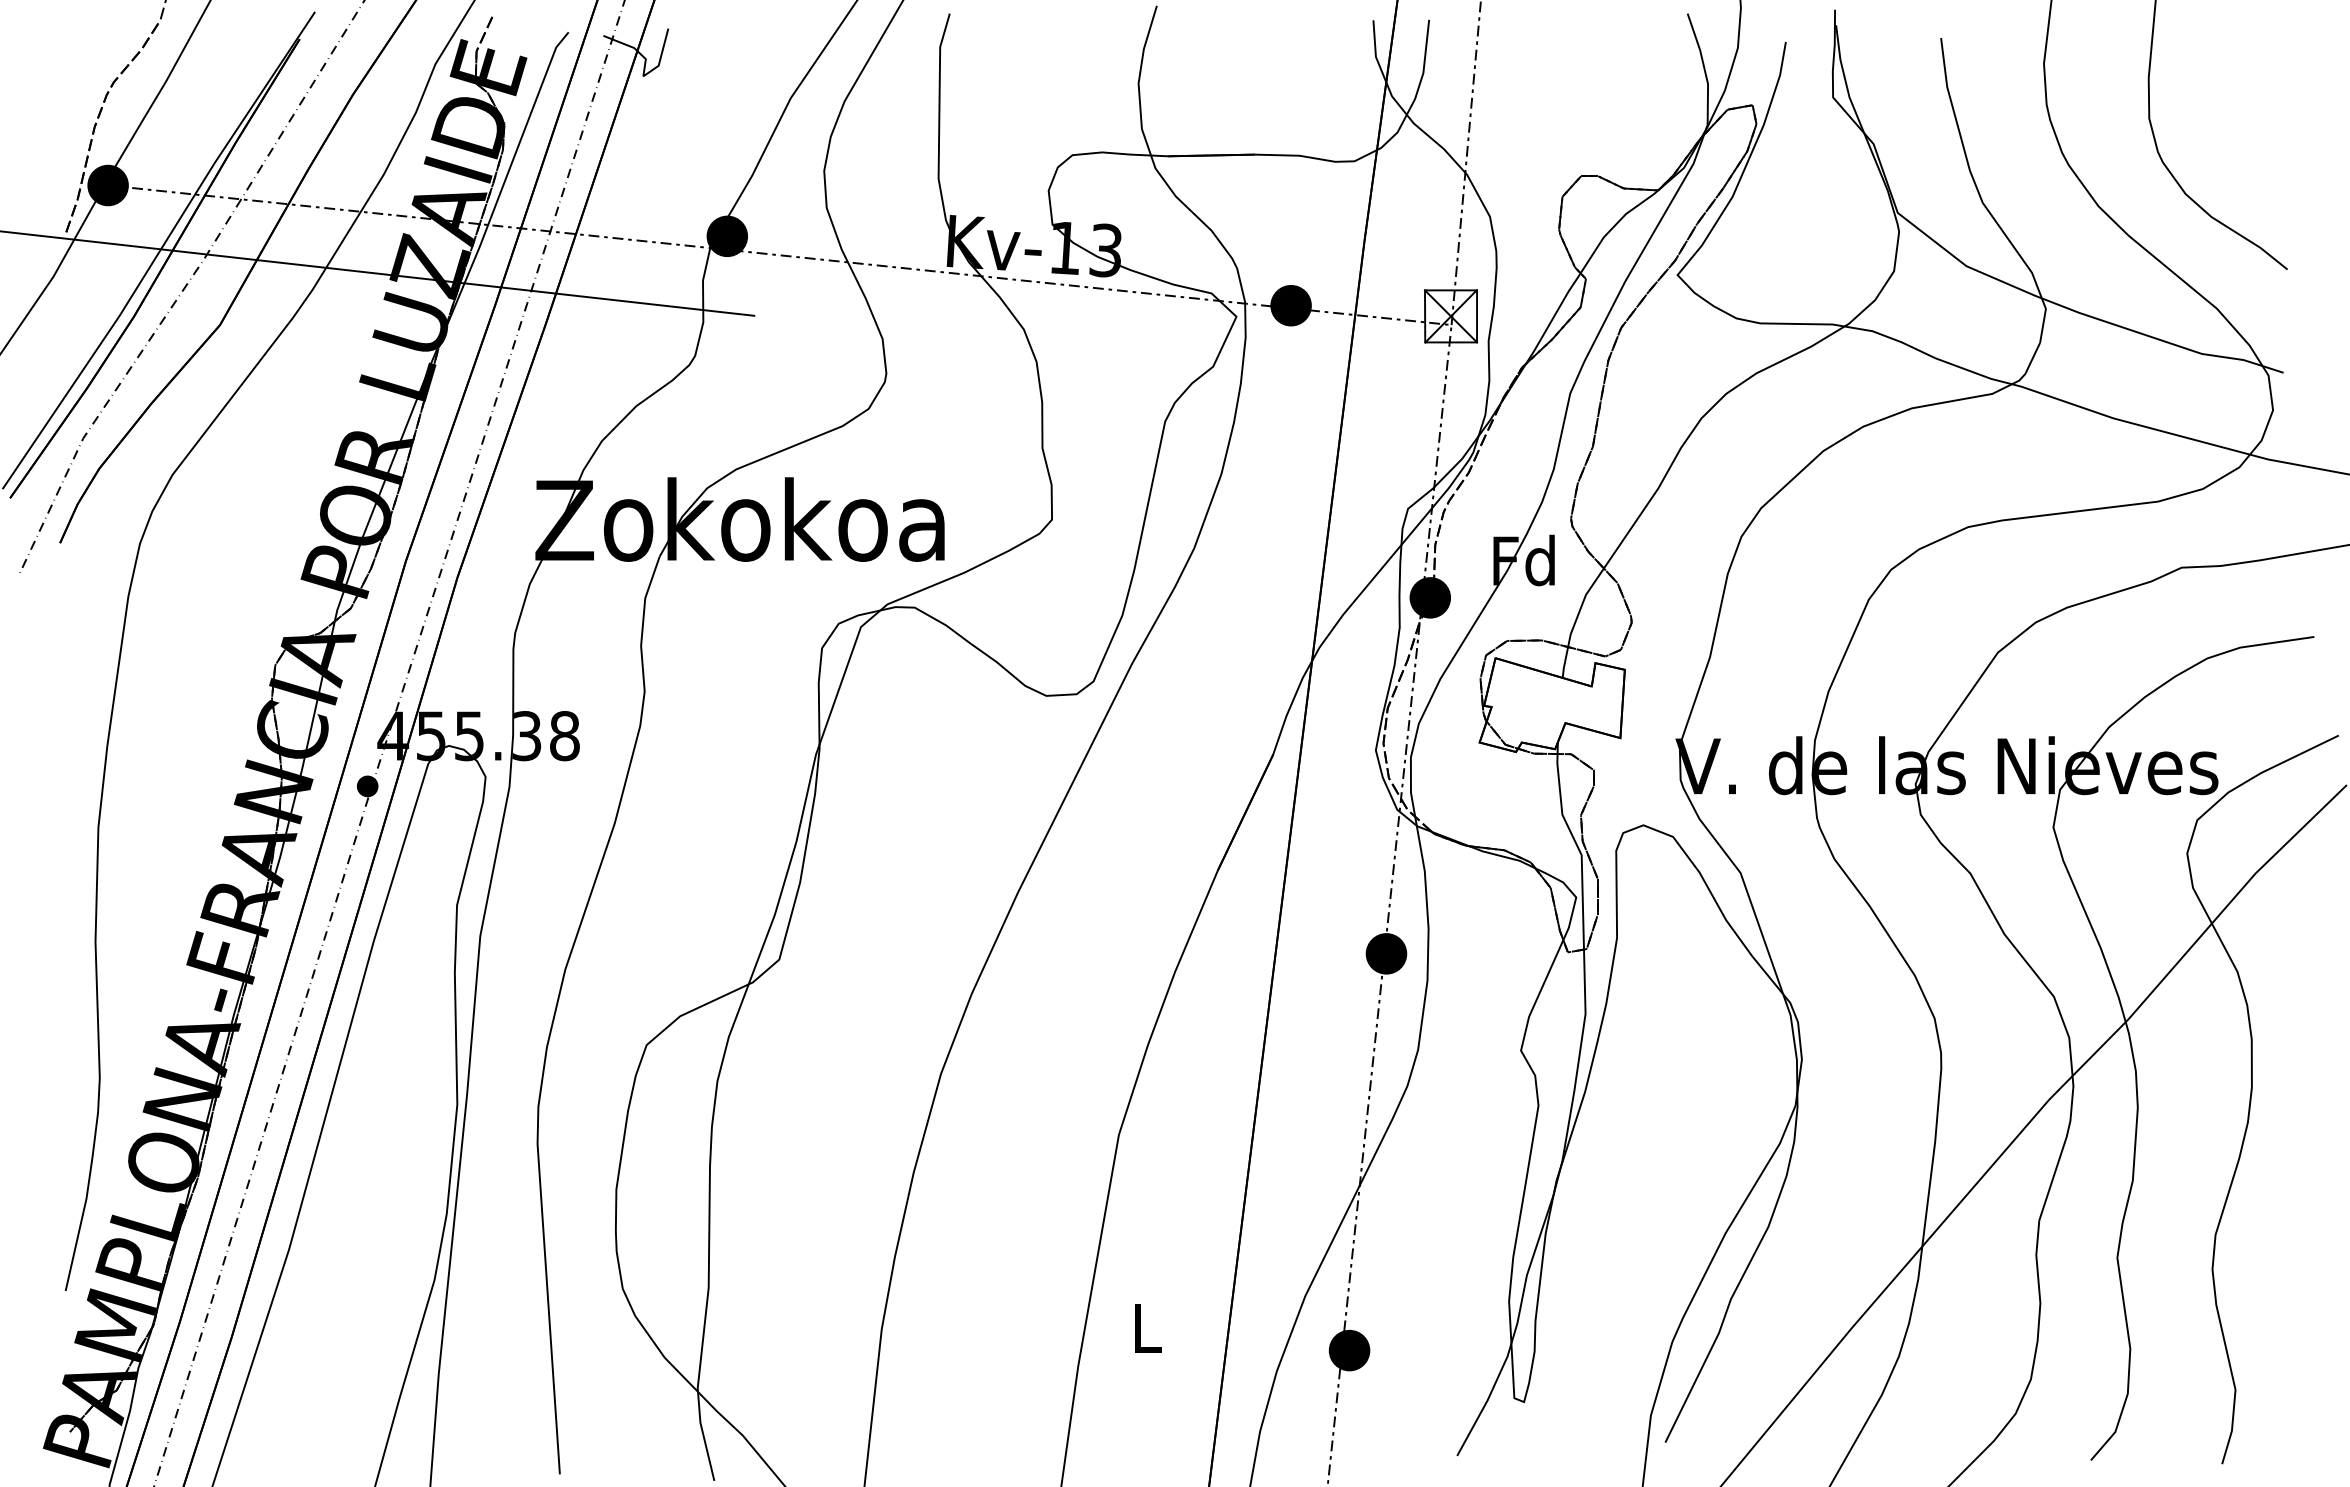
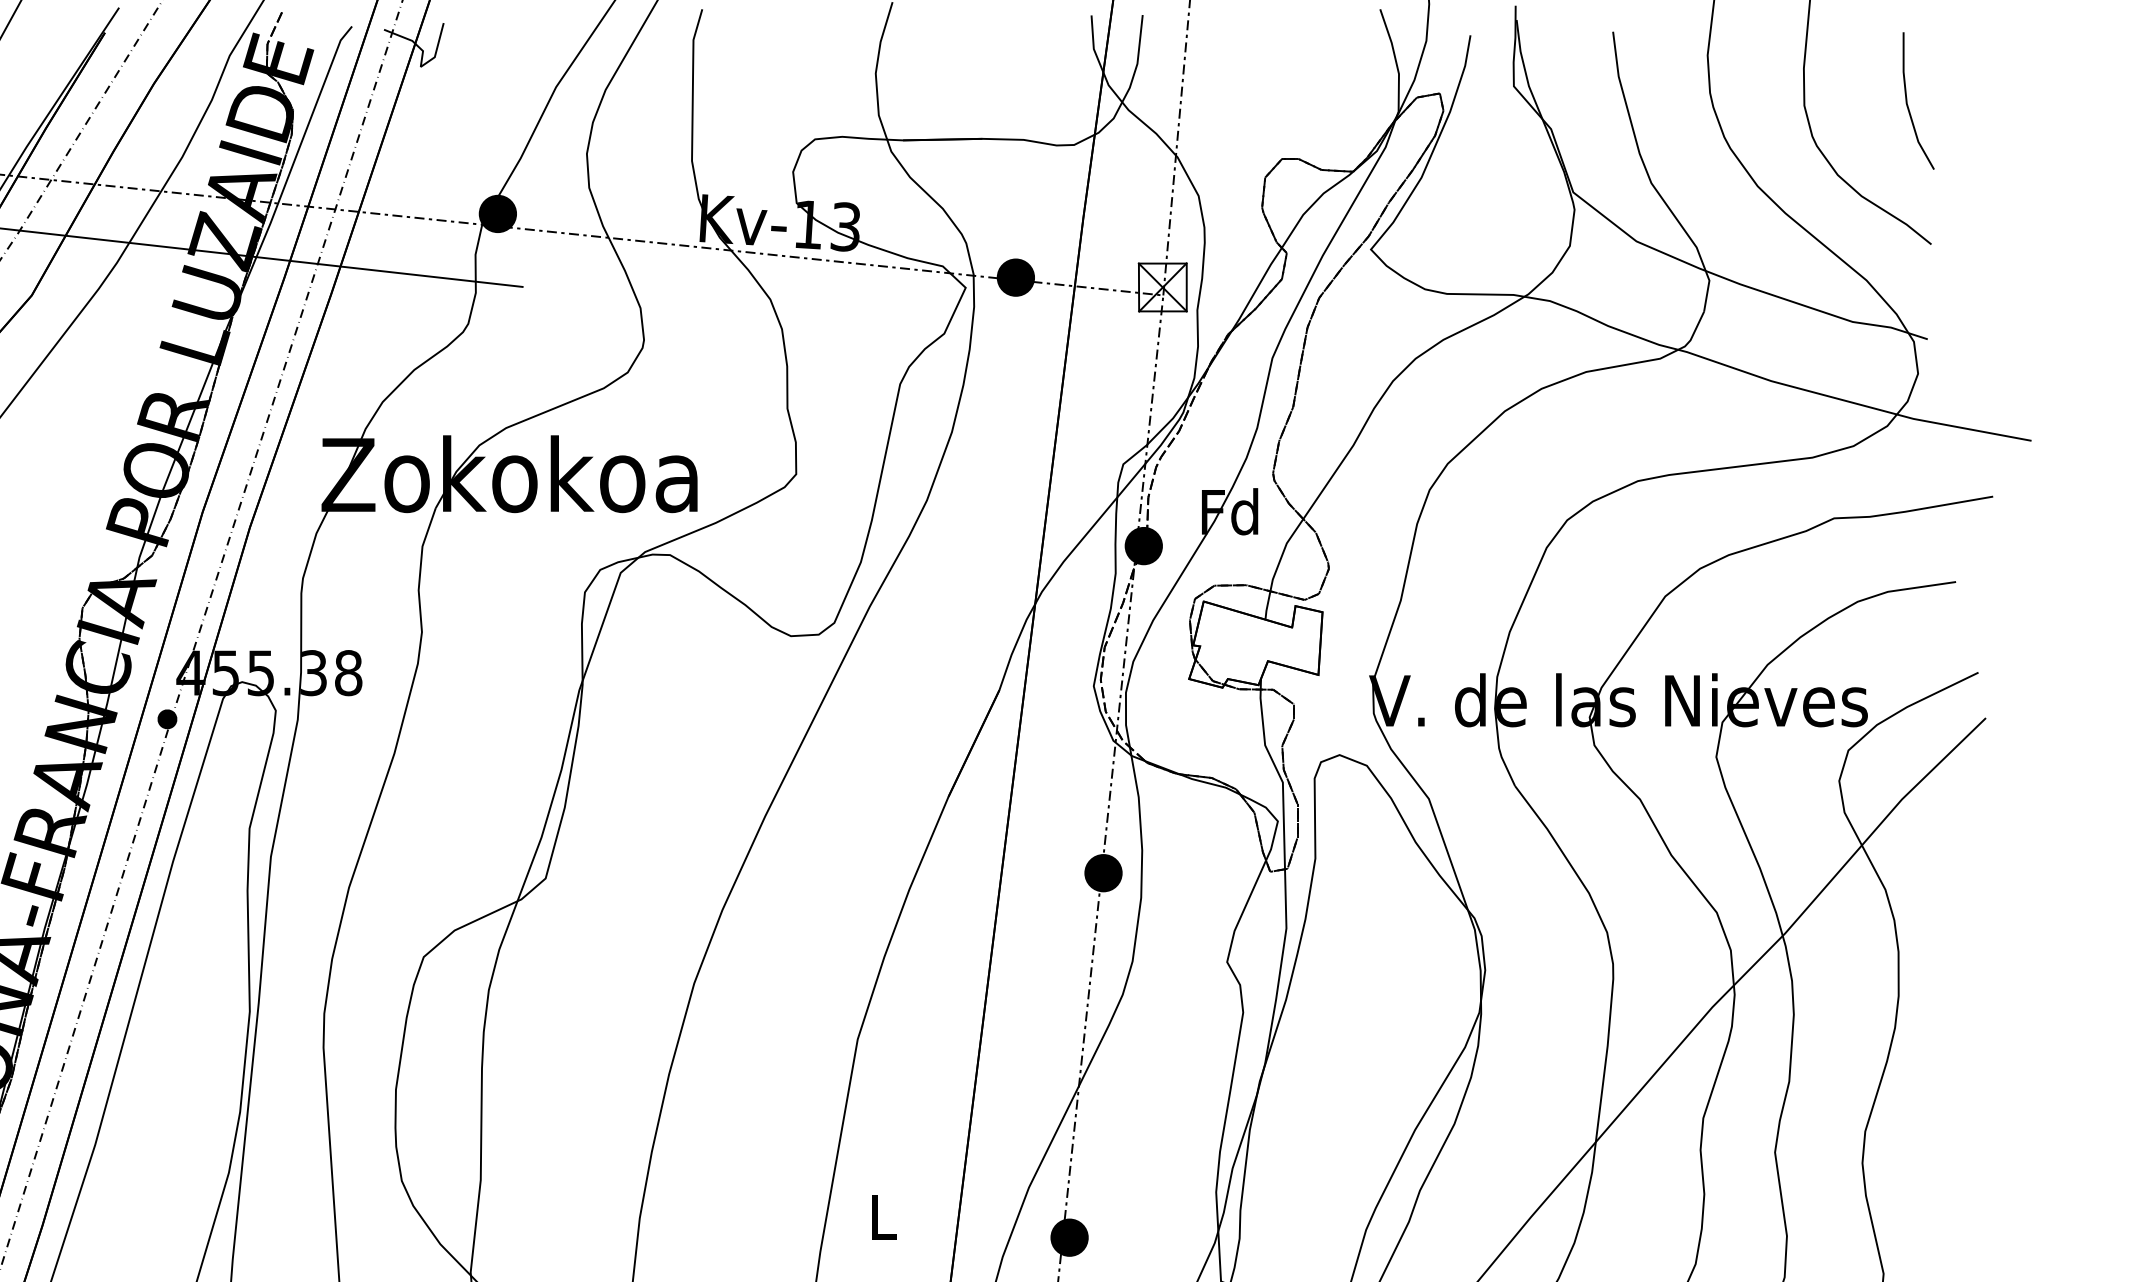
line: (2261, 113) -> (1907, 101), added

